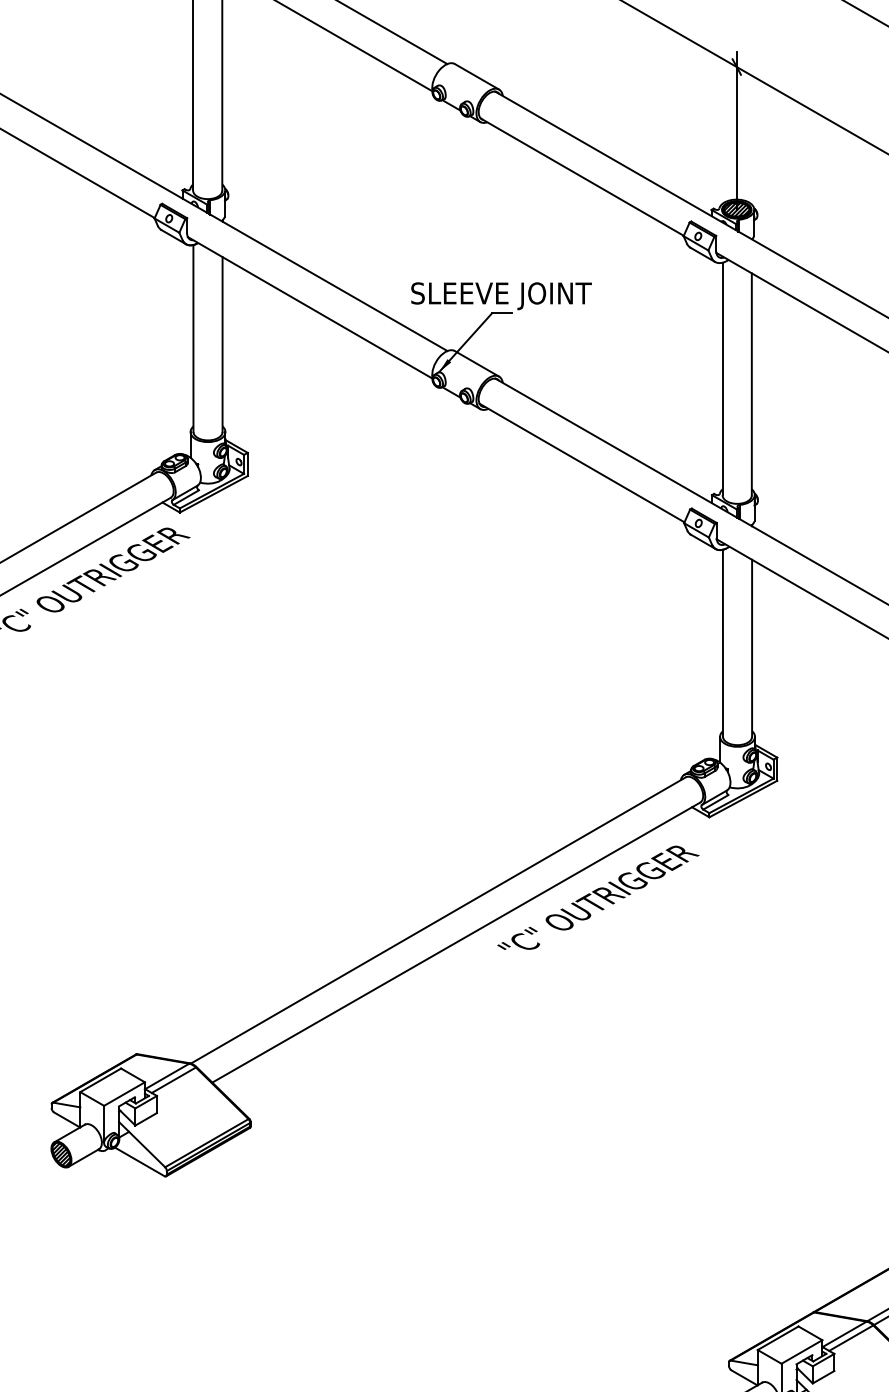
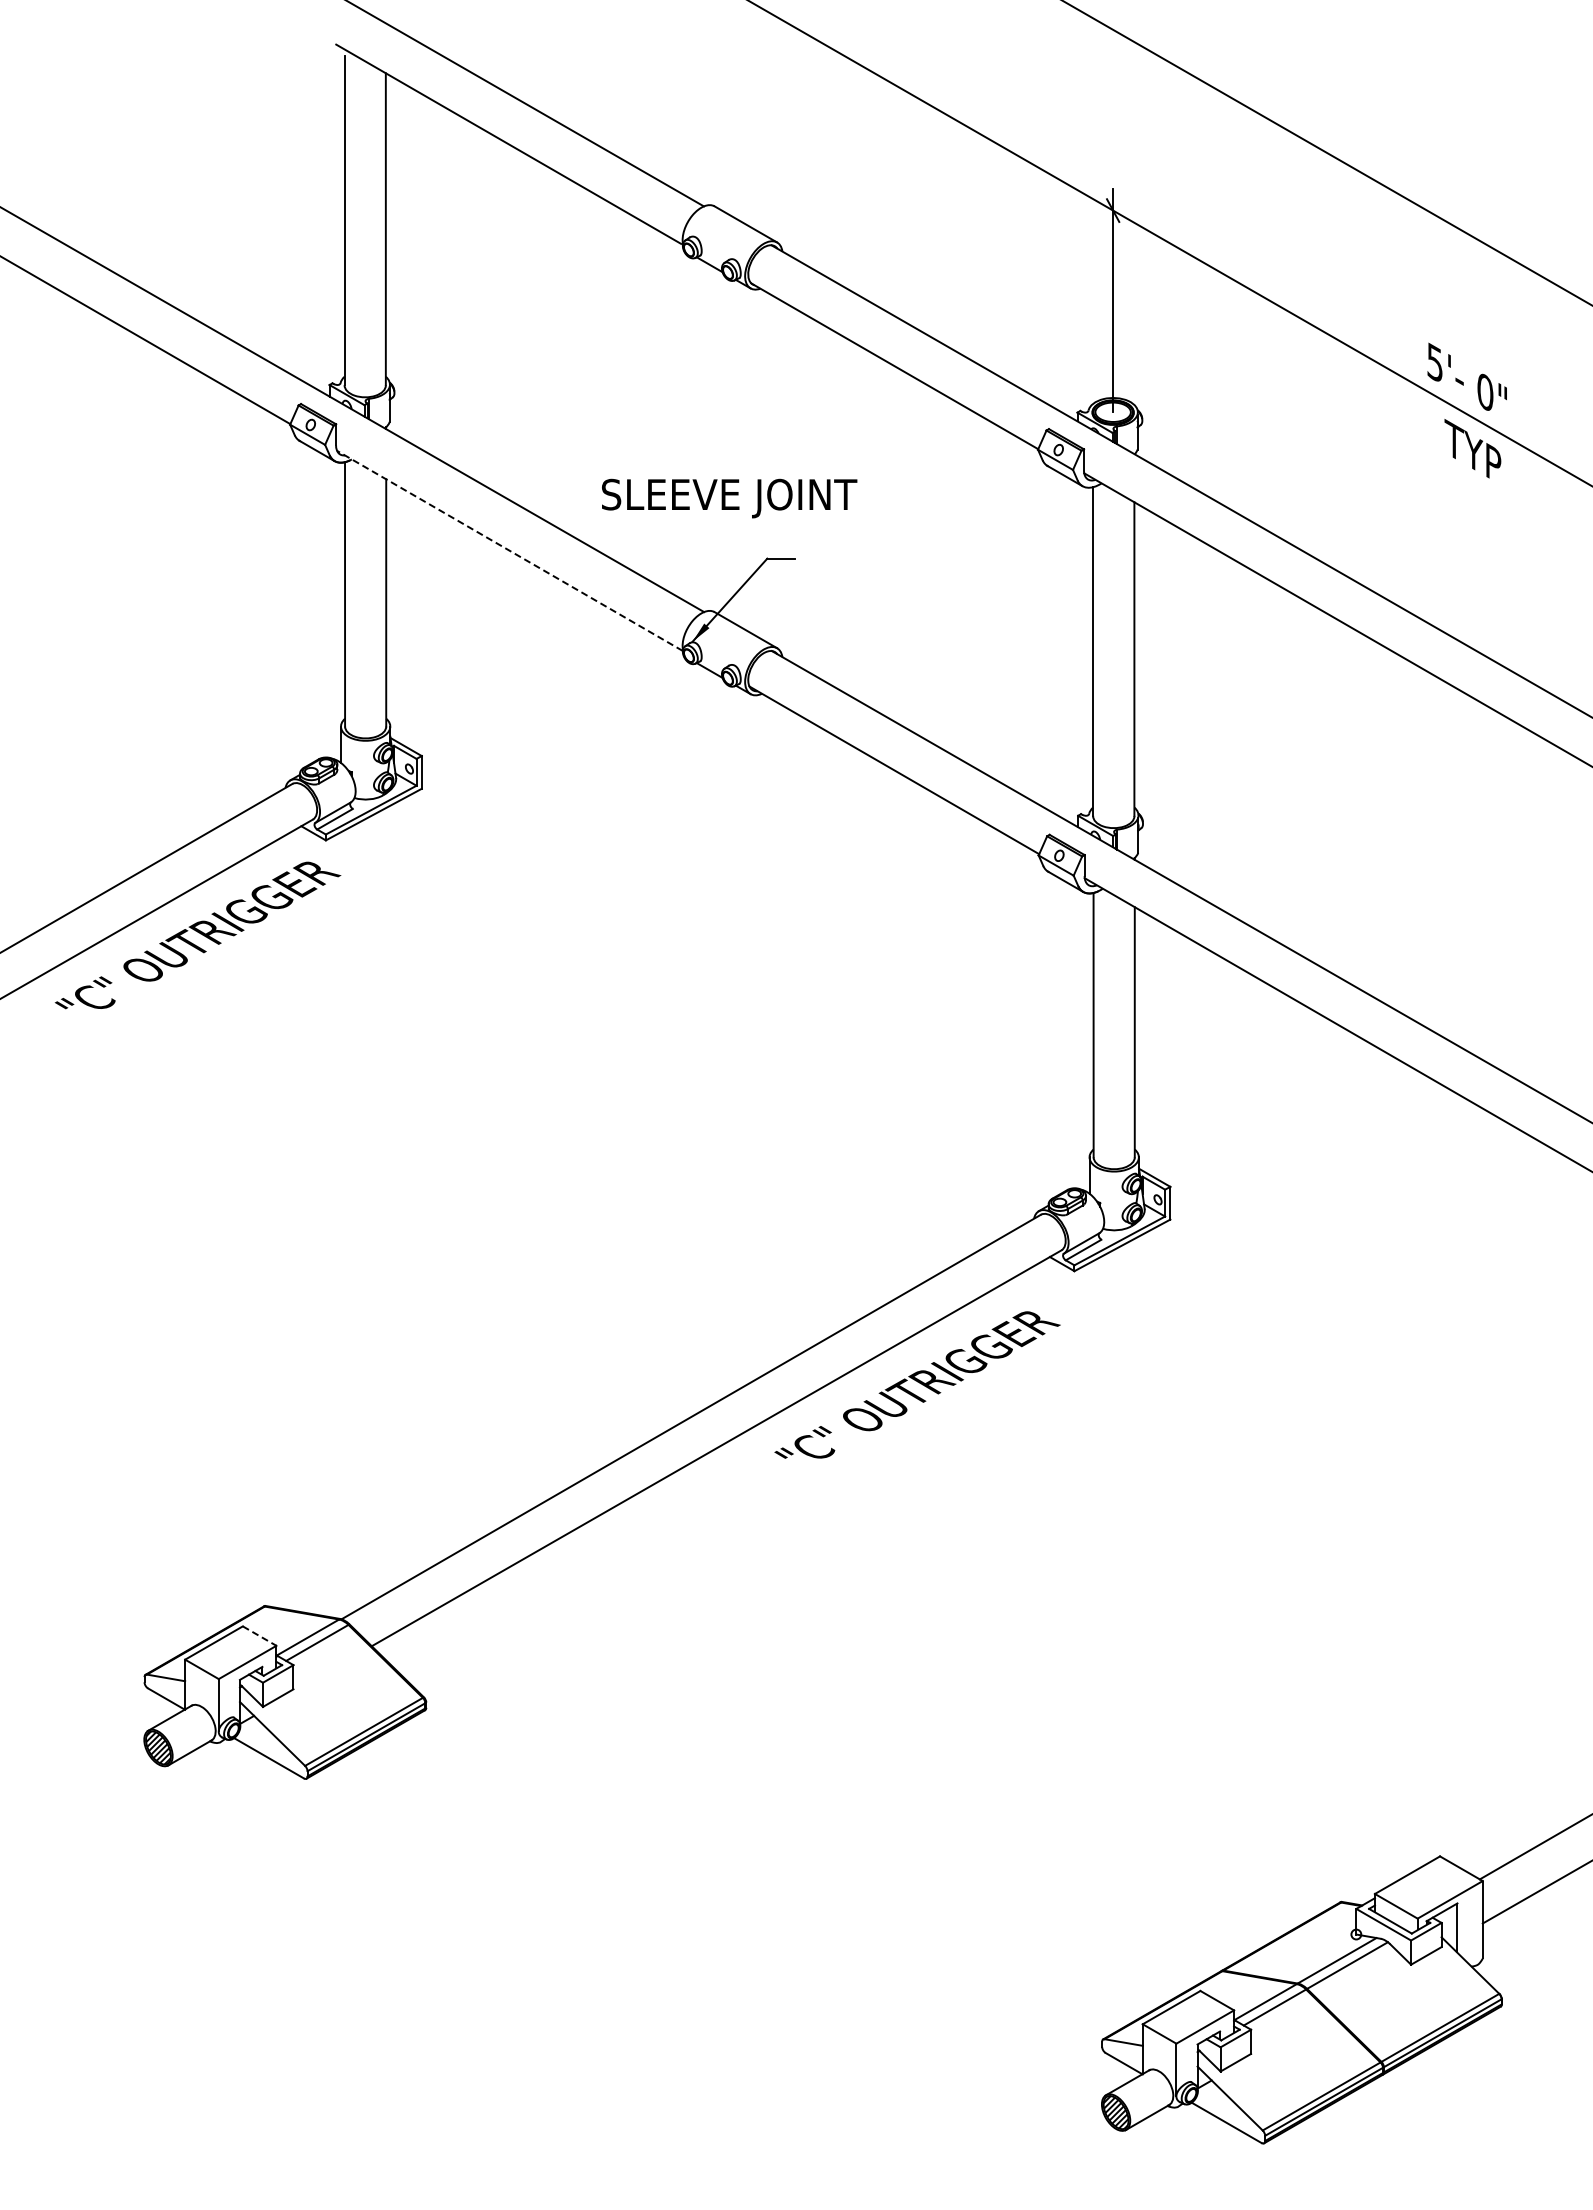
hatch: (736, 209) -> (1112, 411), removed
text: (501, 296) -> (729, 498), moved
line: (309, 307) -> (509, 550), solid -> dashed
line: (133, 1075) -> (260, 1636), solid -> dashed

